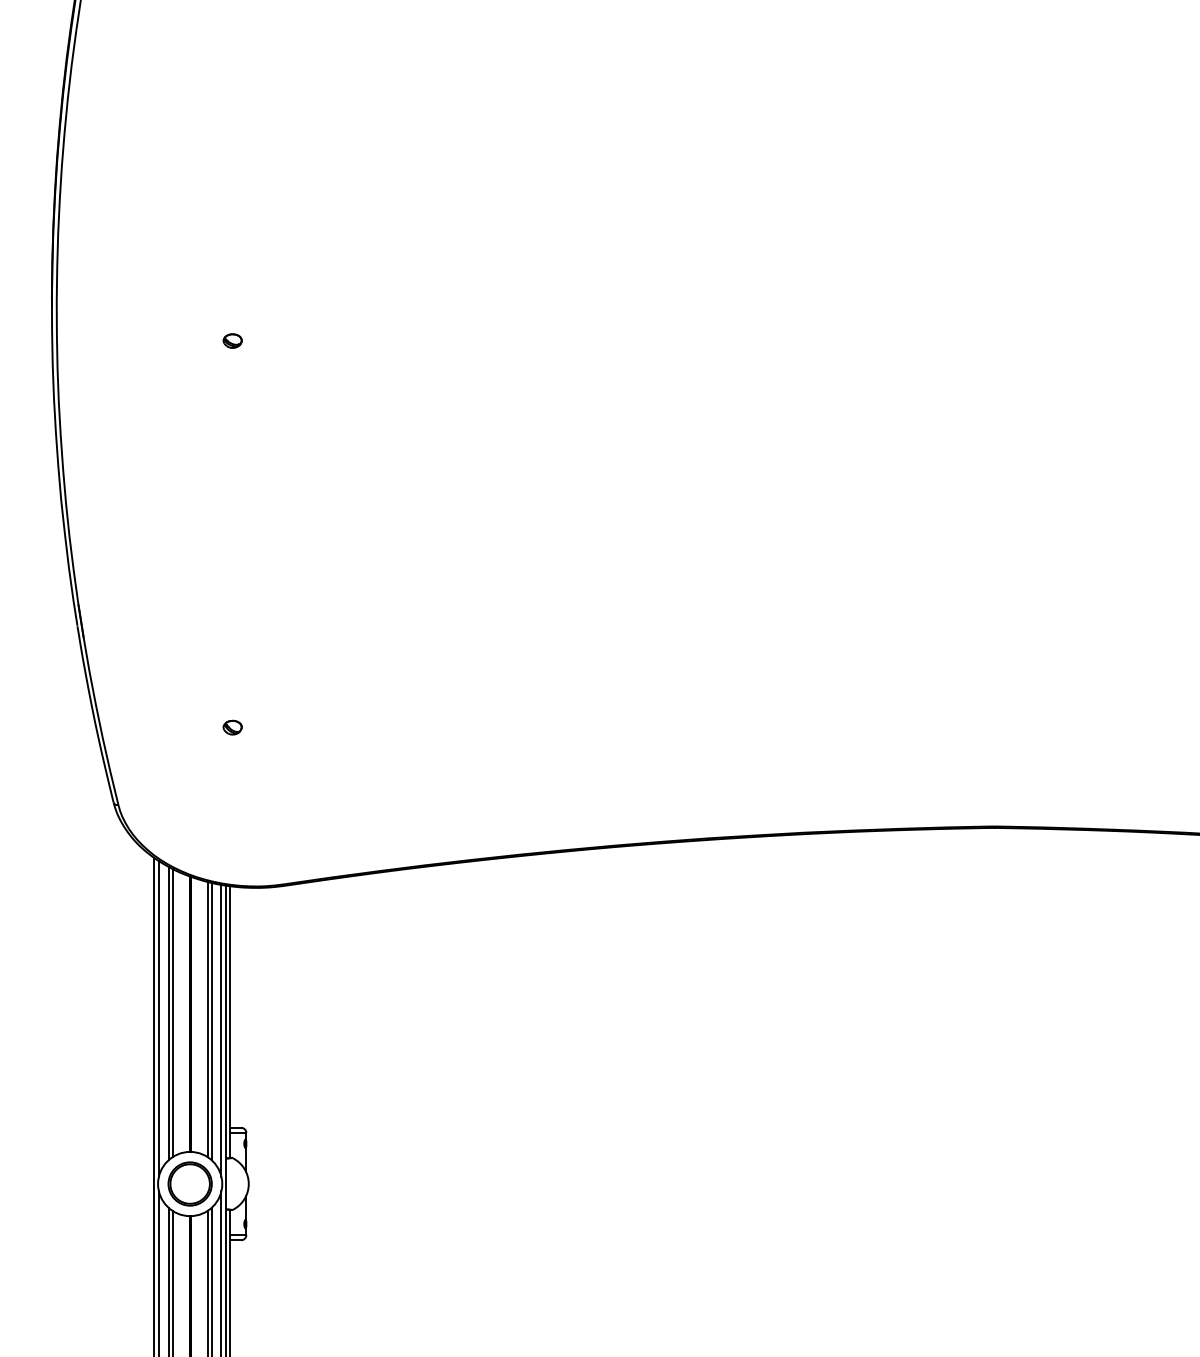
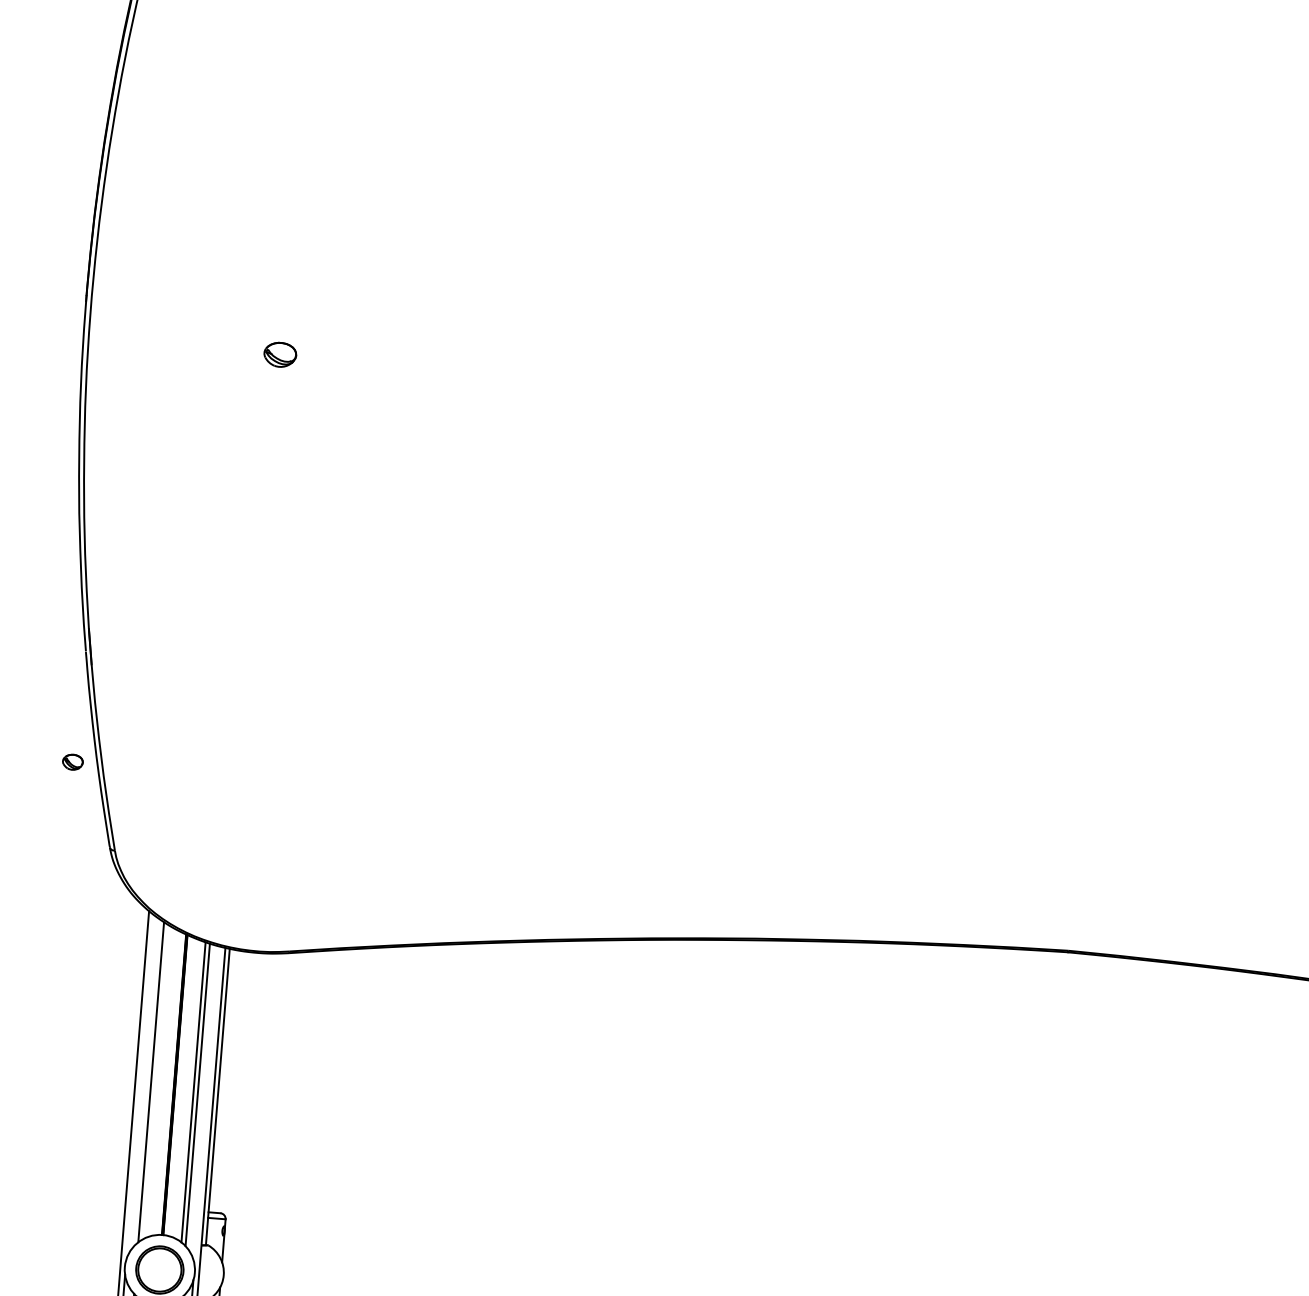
part: (232, 340) -> (280, 354), size x1.6
part: (232, 727) -> (72, 762), moved
line: (172, 1012) -> (155, 1081), removed
line: (158, 1018) -> (139, 1086), removed
line: (221, 1030) -> (207, 1105), removed

